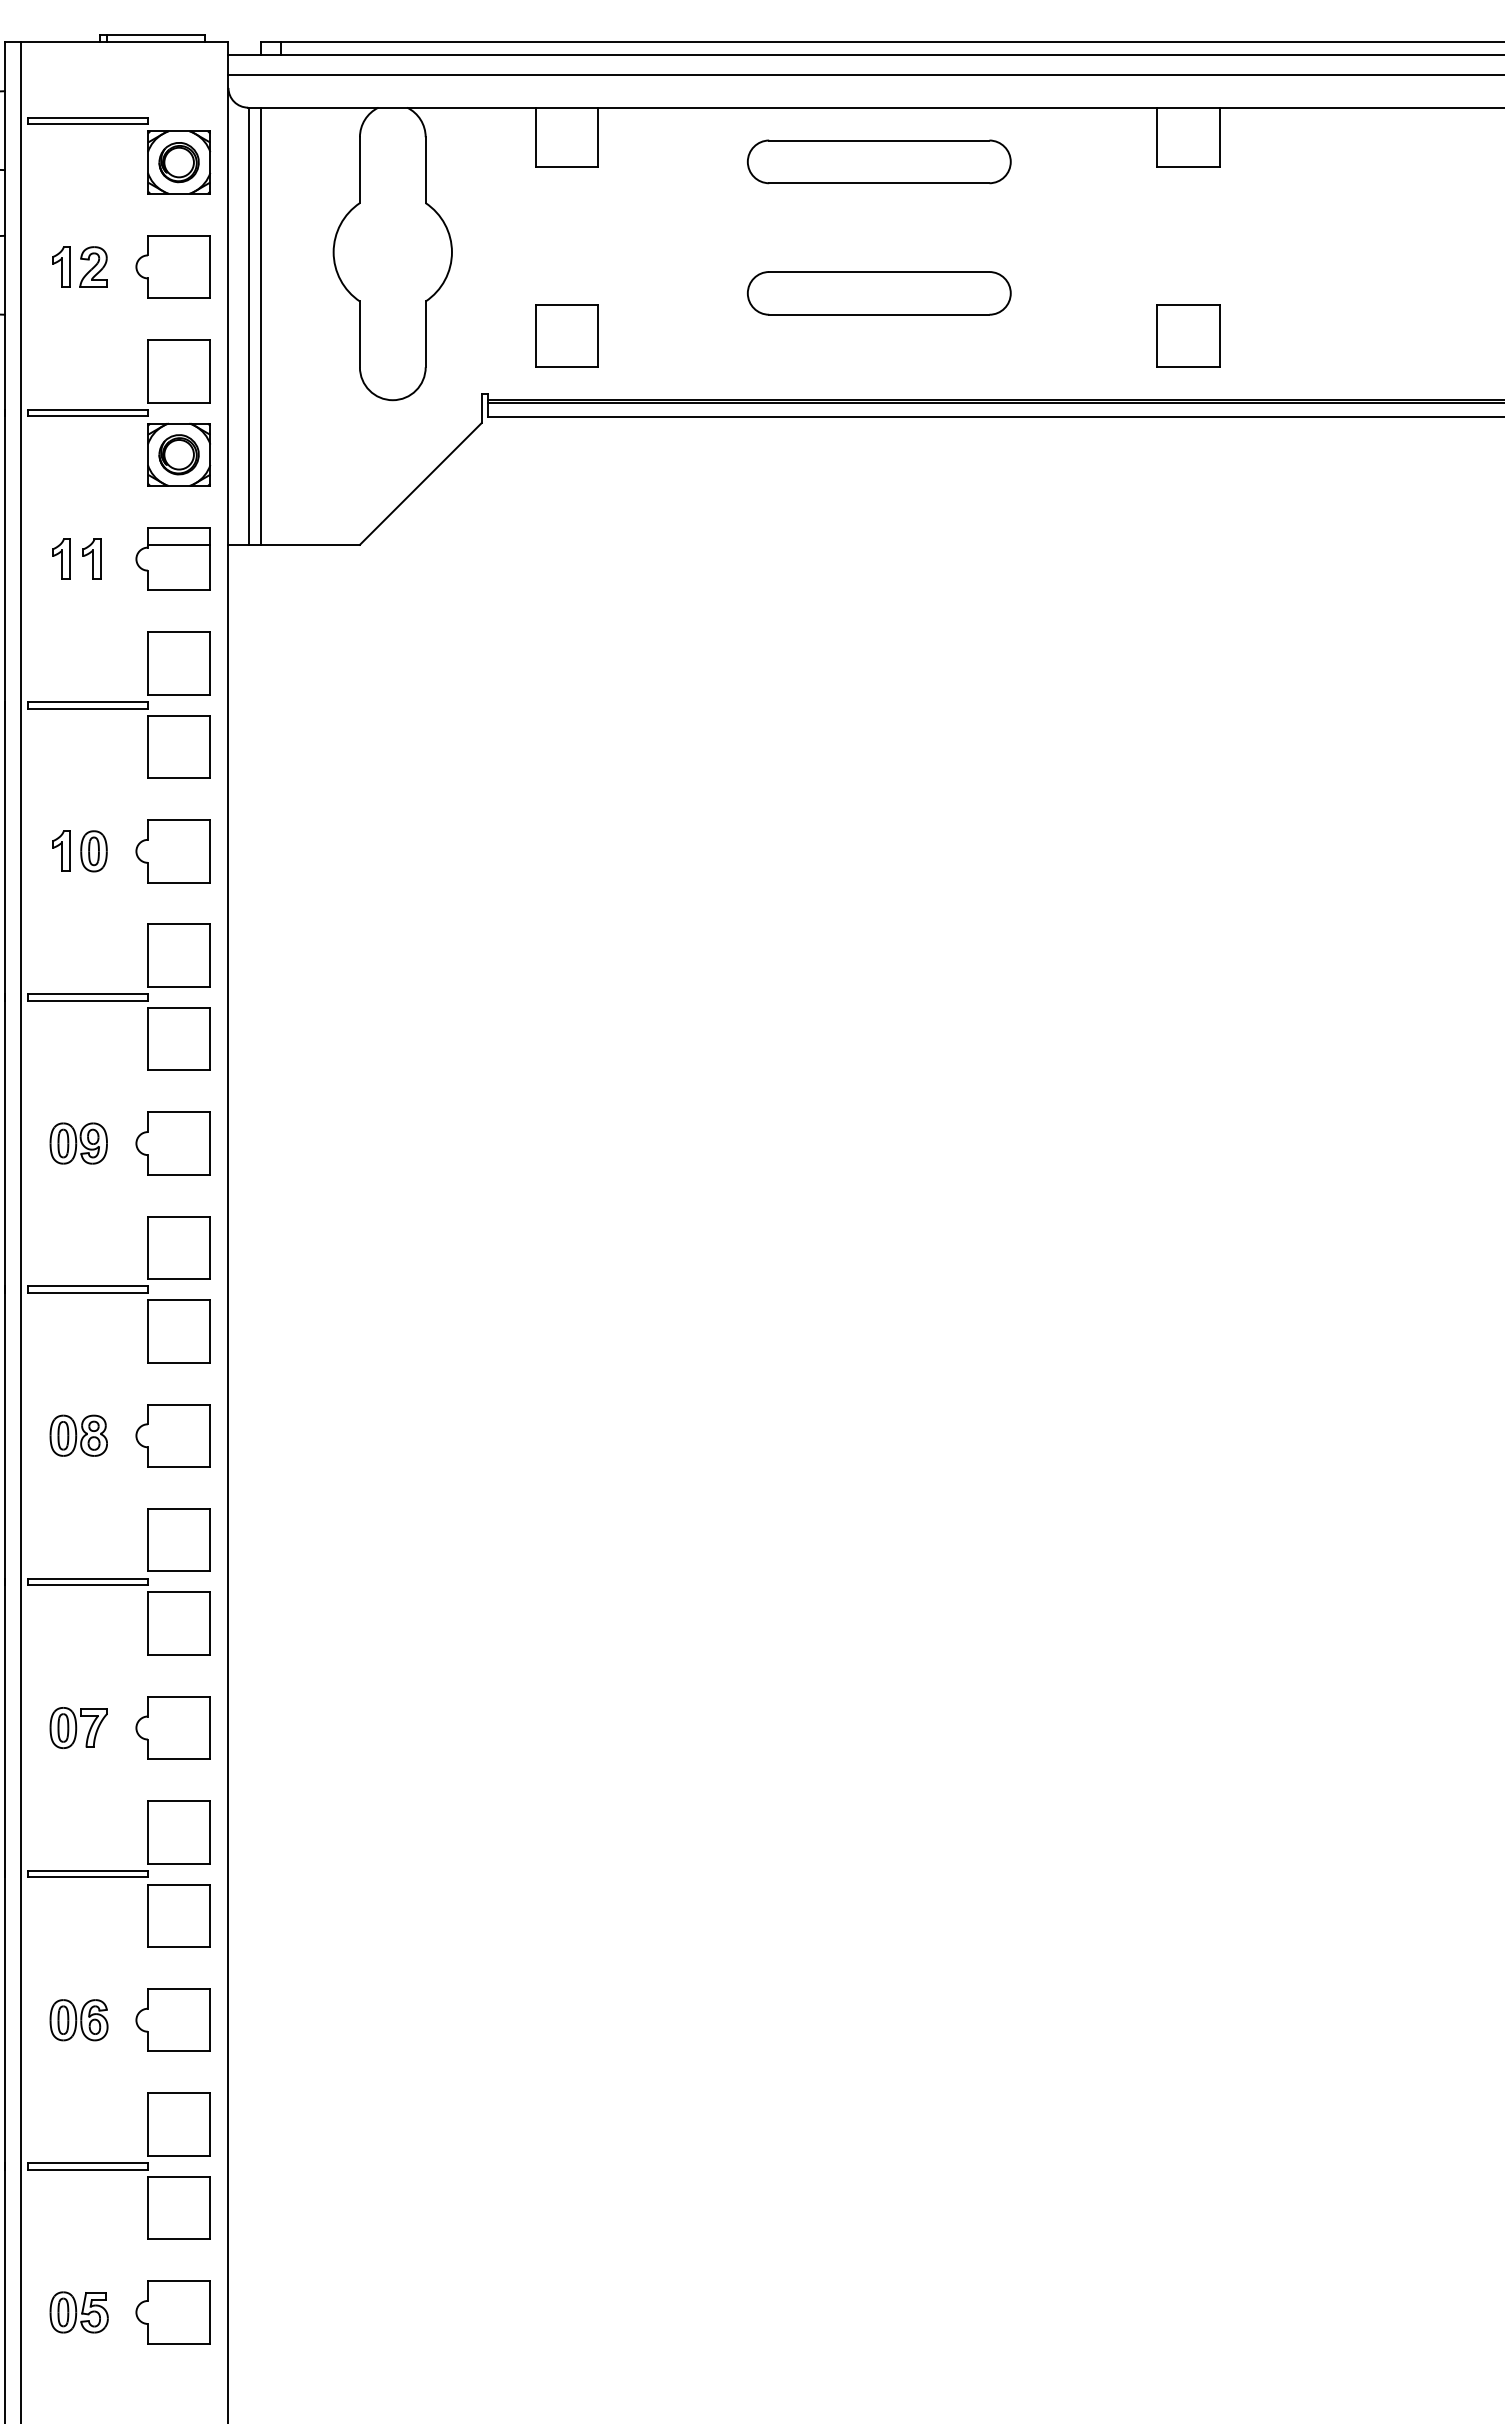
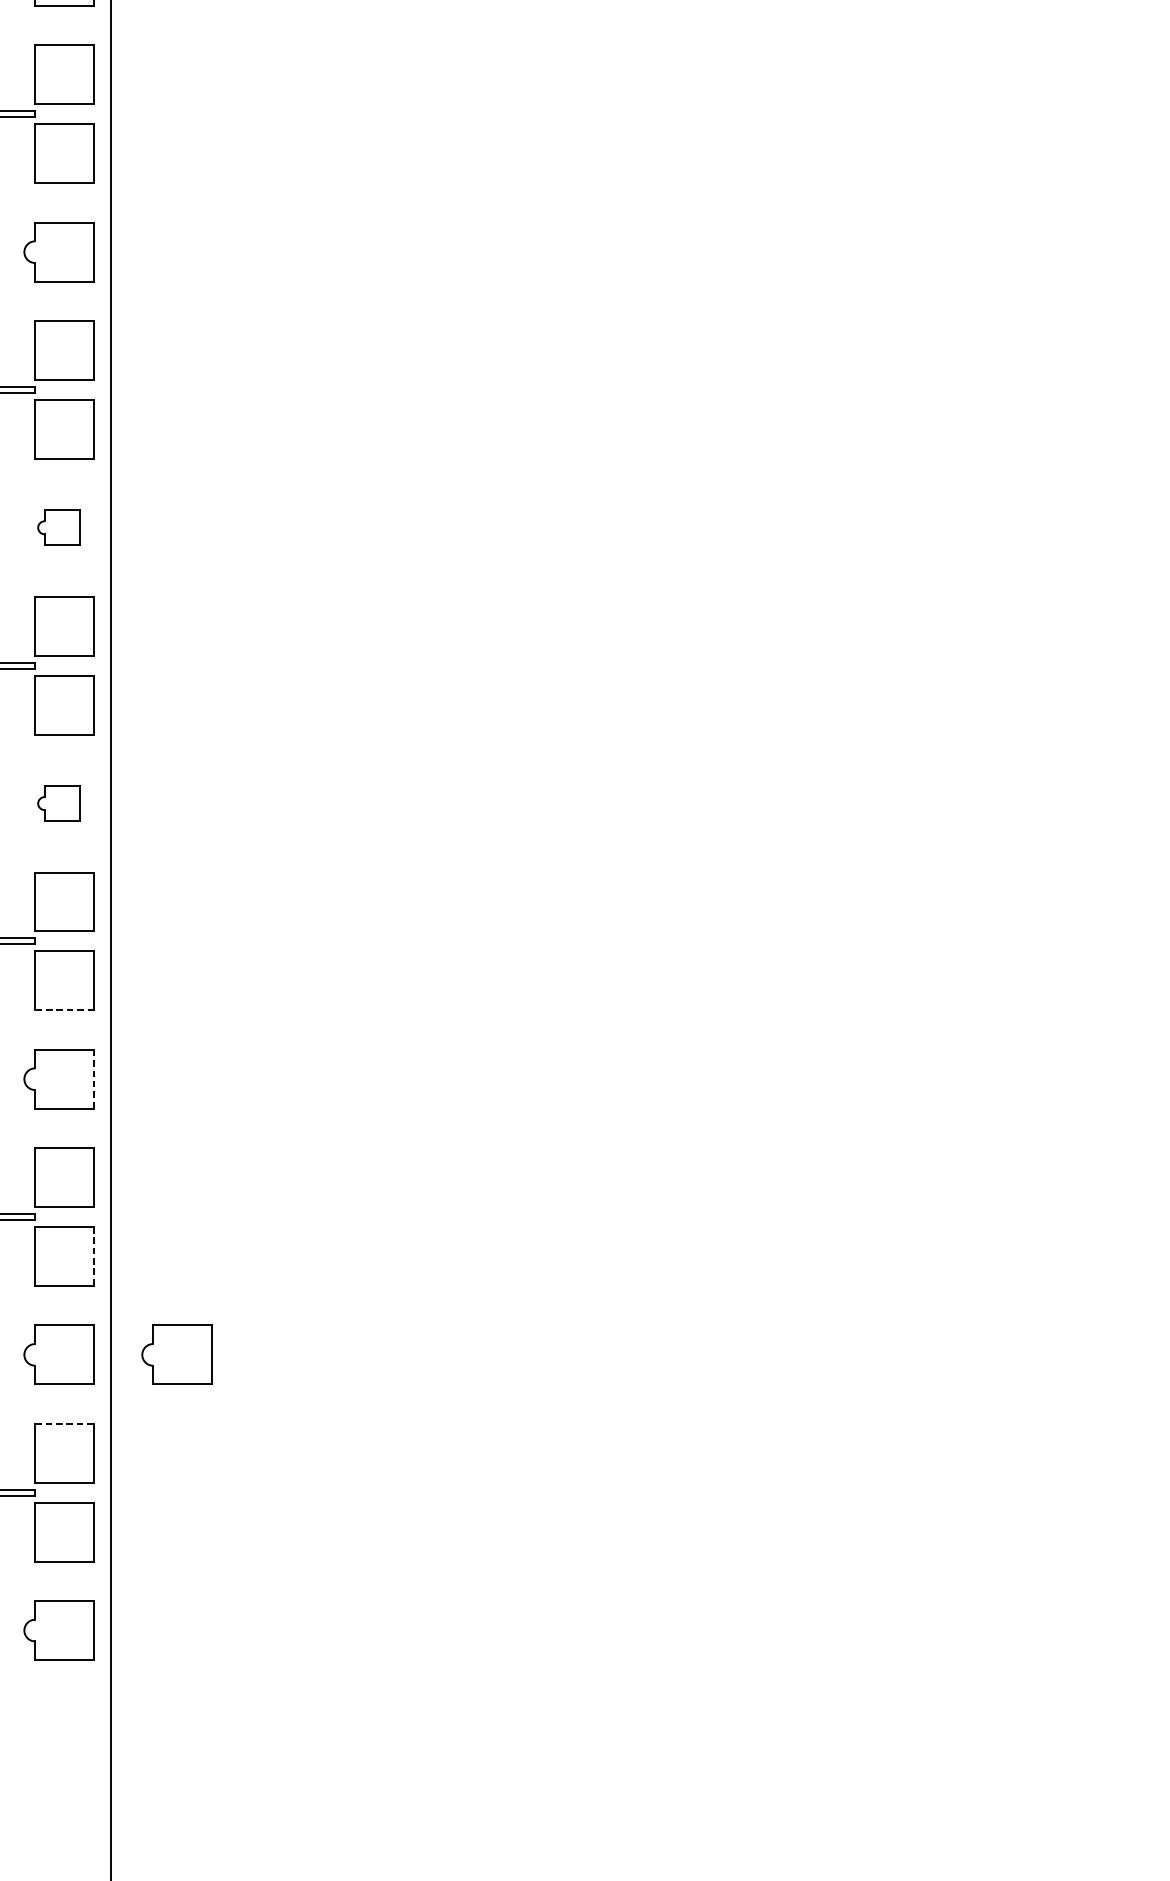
part: (172, 1143) -> (58, 527), size x0.6
part: (172, 1435) -> (58, 803), size x0.6
line: (178, 1654) -> (64, 1009), solid -> dashed
line: (210, 1728) -> (94, 1079), solid -> dashed
line: (210, 1916) -> (94, 1257), solid -> dashed
part: (297, 2019) -> (176, 1354), added
line: (179, 2093) -> (65, 1424), solid -> dashed

